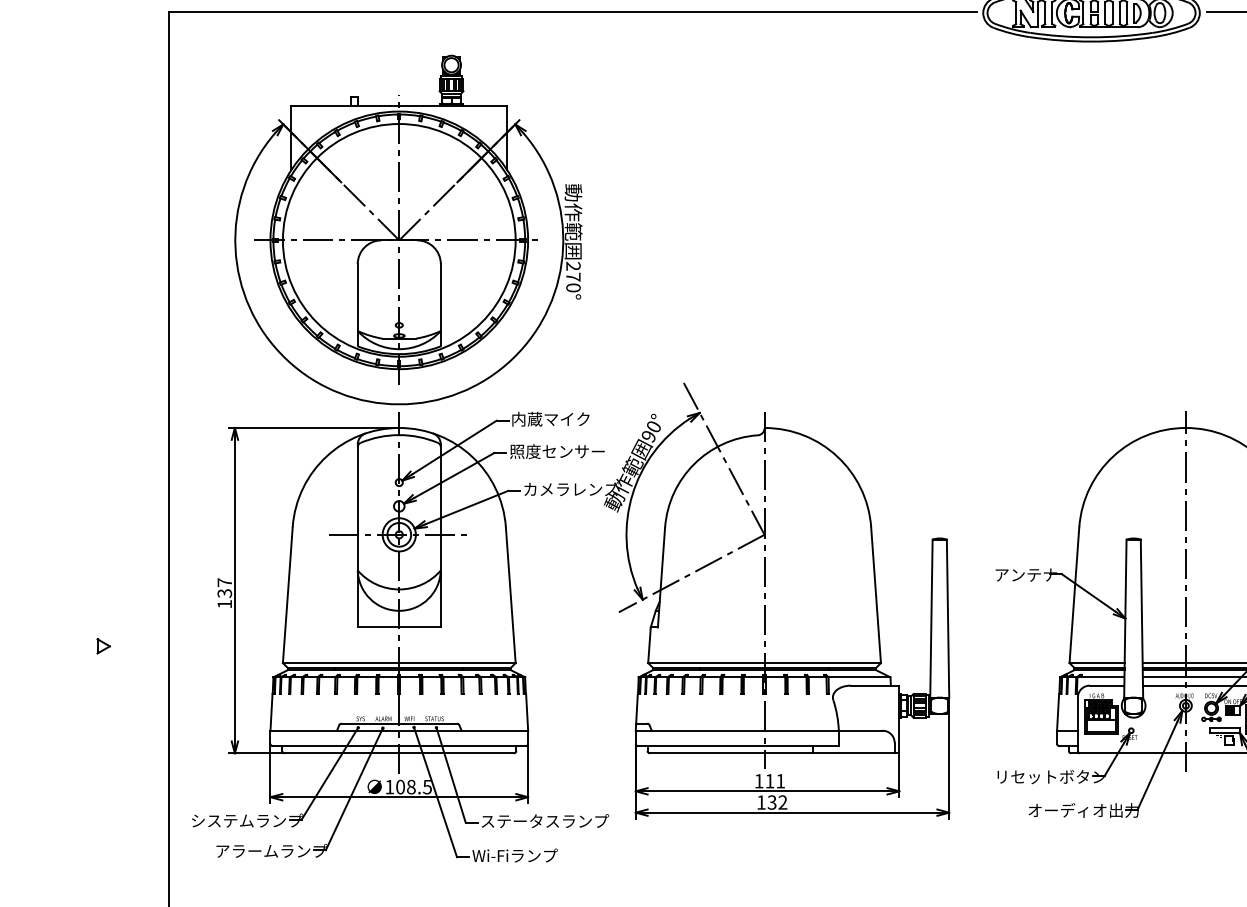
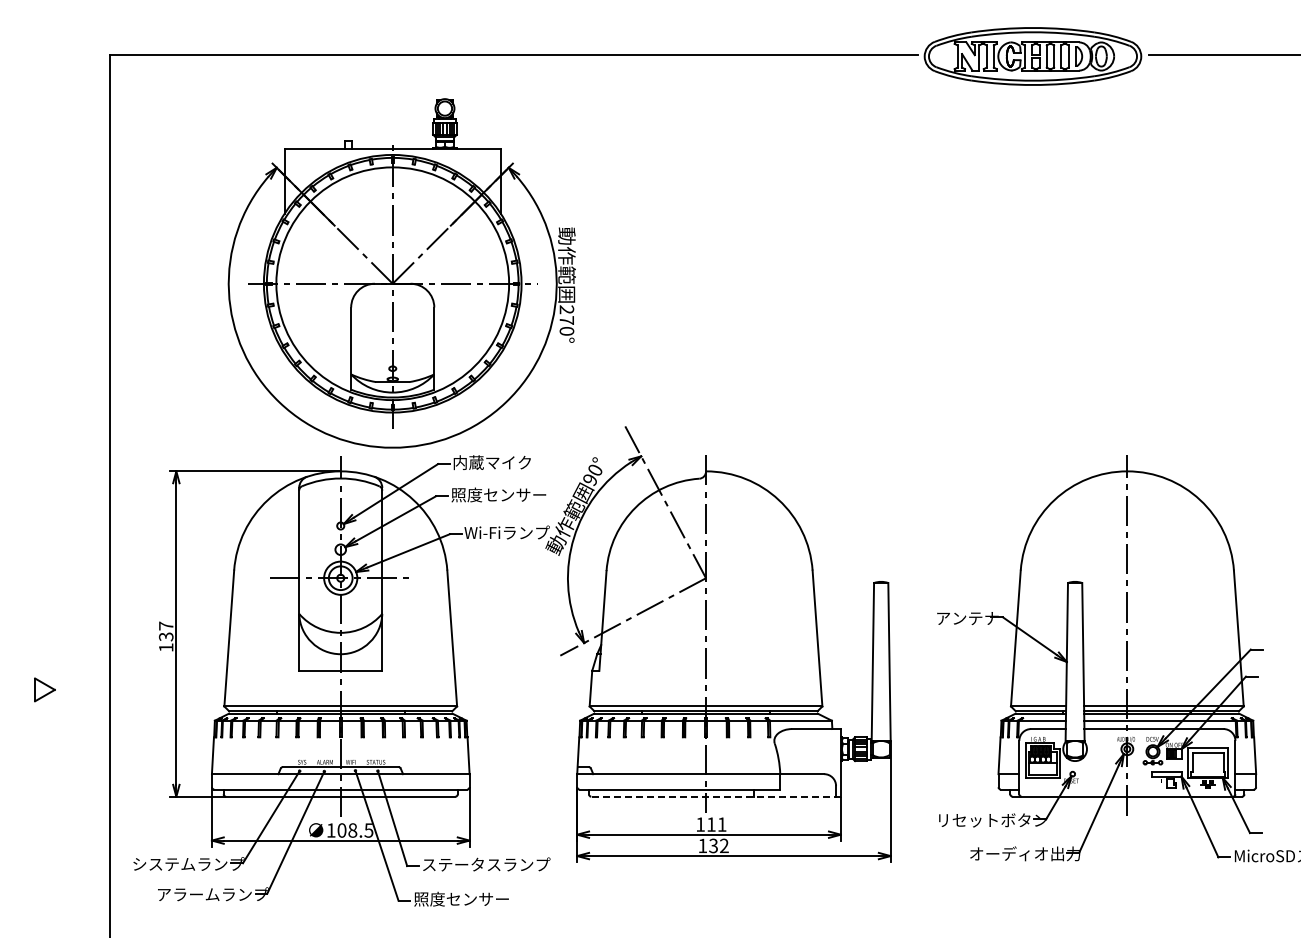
part: (408, 230) -> (401, 273), moved
text: (571, 489) -> (512, 532), カメラレンズ -> Wi-Fiランプ
part: (104, 646) -> (45, 689), size x1.6
line: (775, 753) -> (716, 796), solid -> dashed
text: (520, 855) -> (461, 898), Wi-Fiランプ -> 照度センサー

